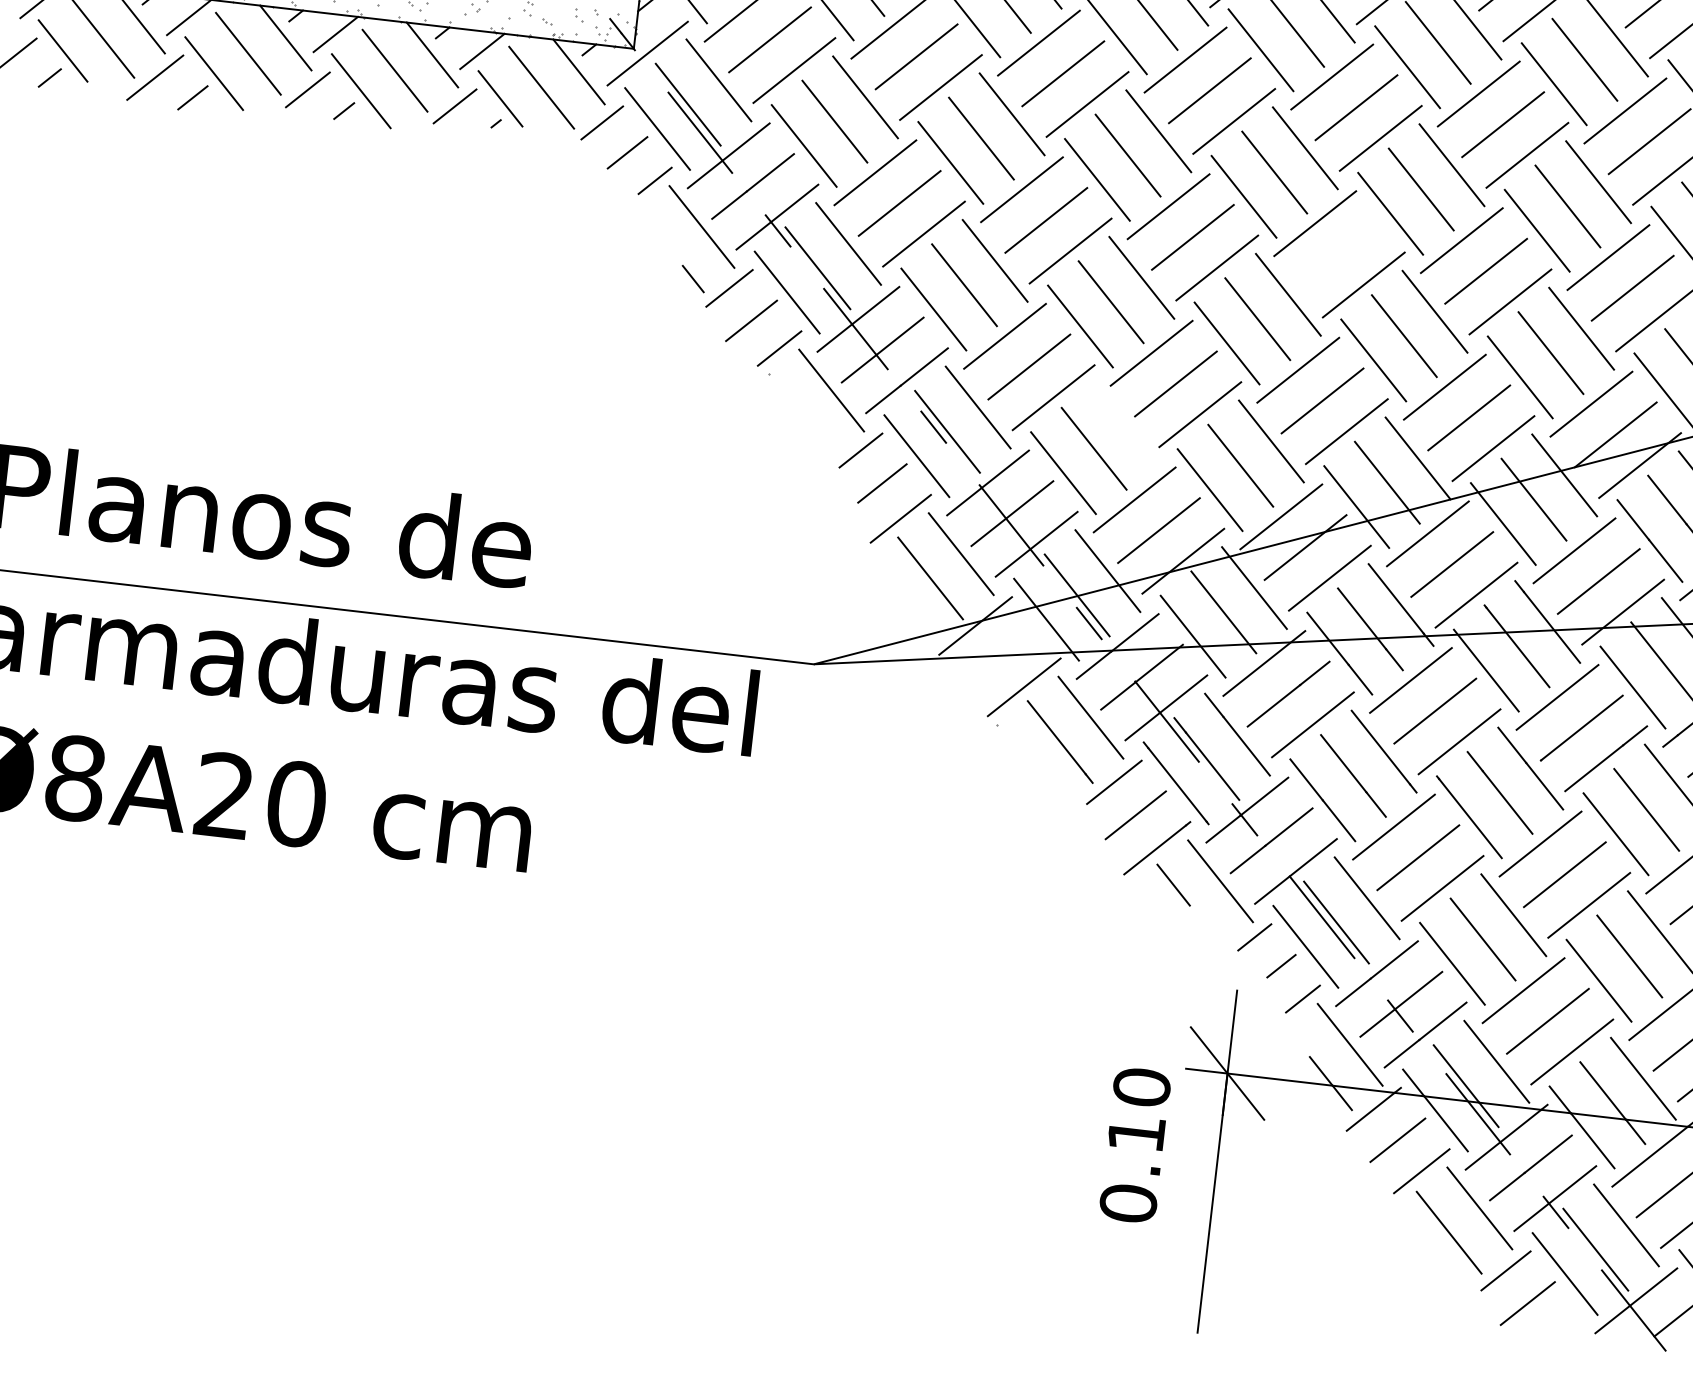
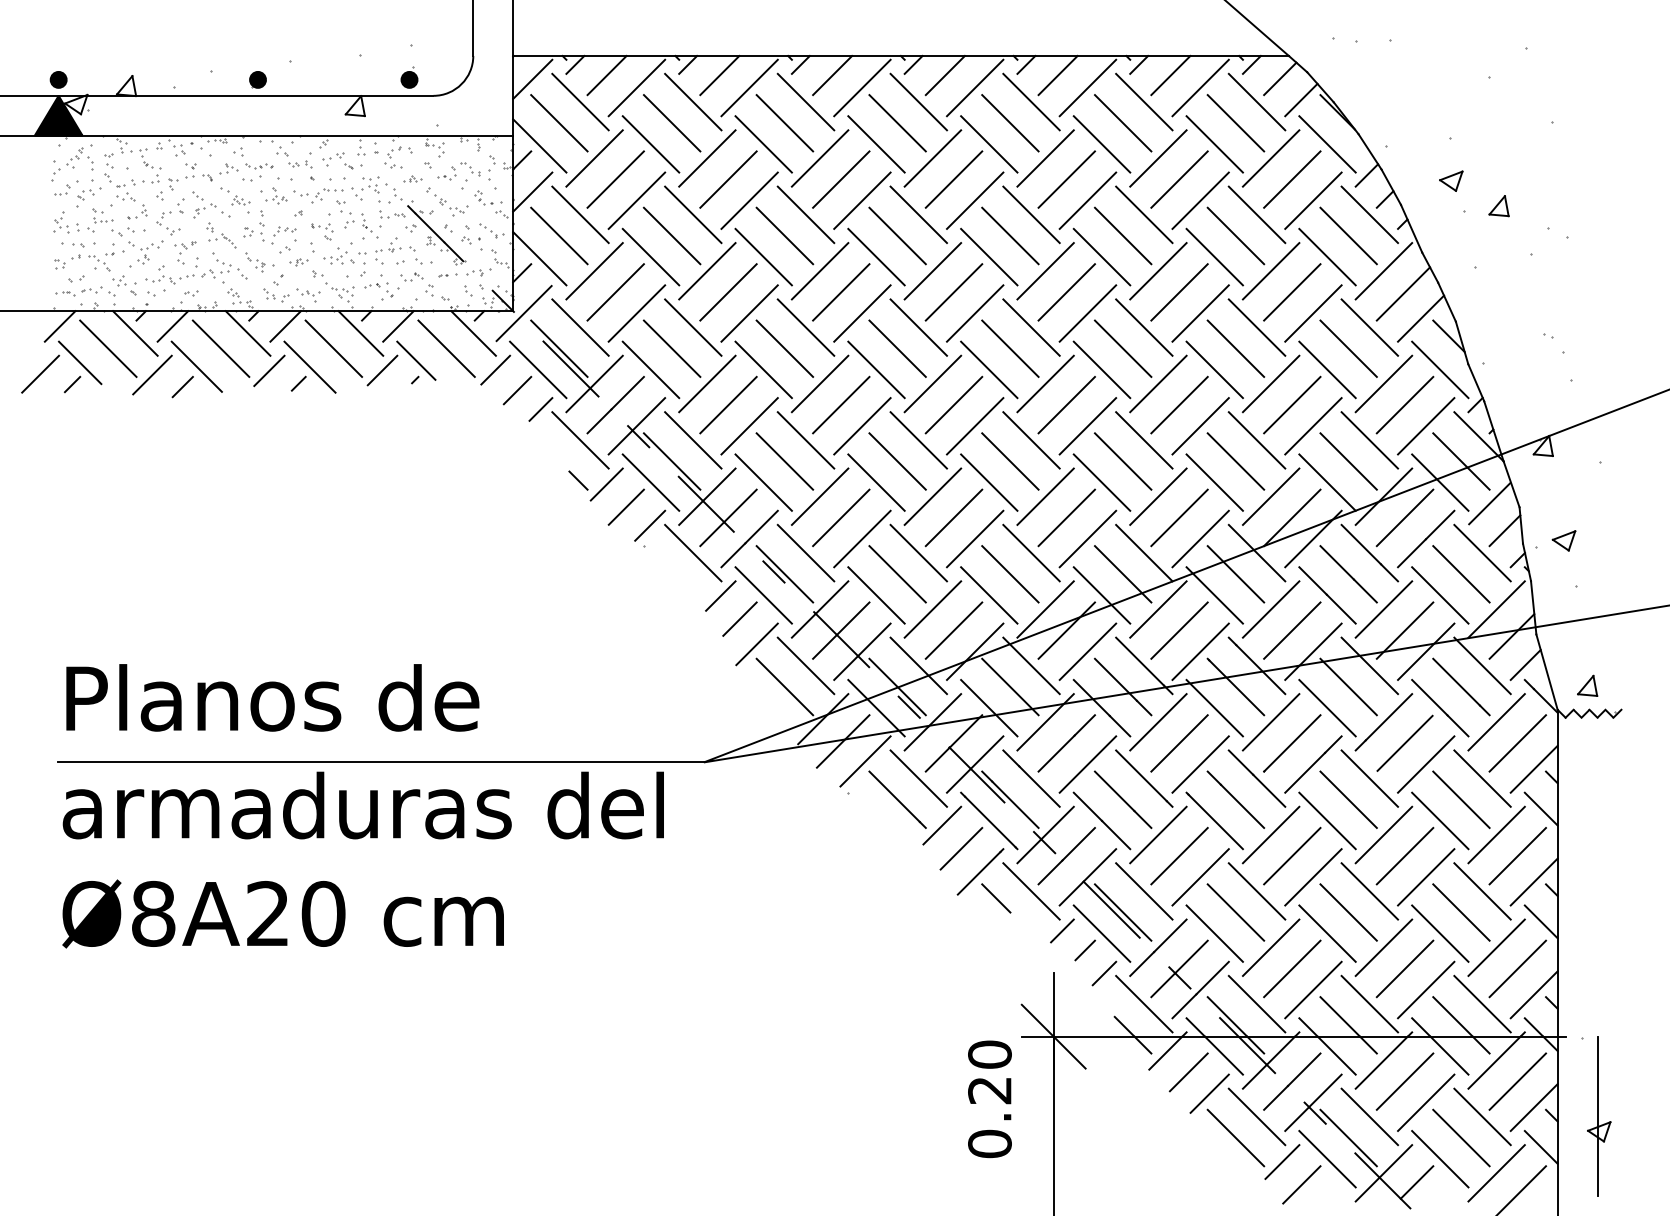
line: (1339, 253) -> (1066, 404), added
line: (1124, 423) -> (918, 552), added
line: (997, 657) -> (842, 741), added
text: (1135, 1133) -> (989, 1090), 0.10 -> 0.20

